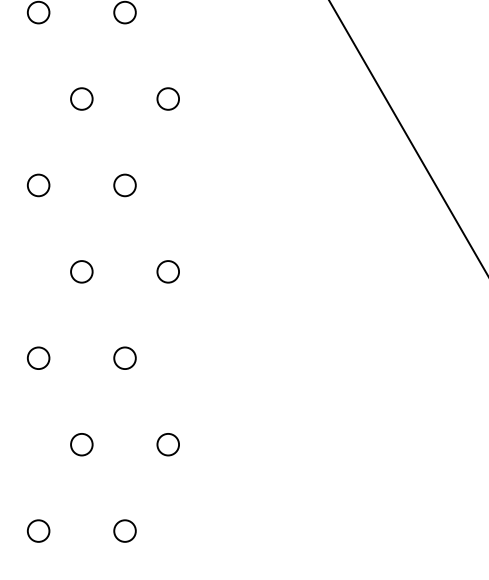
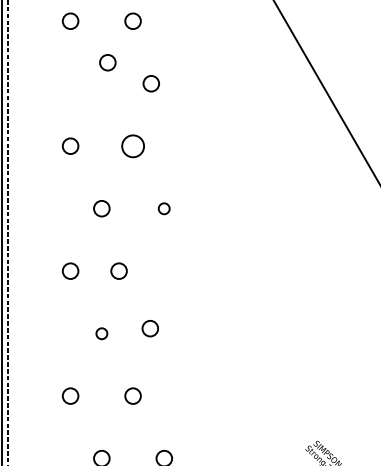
circle: (81, 98) -> (107, 62), moved
circle: (167, 98) -> (150, 83), moved
circle: (124, 184) -> (132, 145), size x1.4
circle: (167, 271) -> (163, 208), size x0.7
circle: (124, 357) -> (118, 270), moved
circle: (81, 444) -> (101, 333), size x0.7
circle: (167, 444) -> (149, 328), moved

